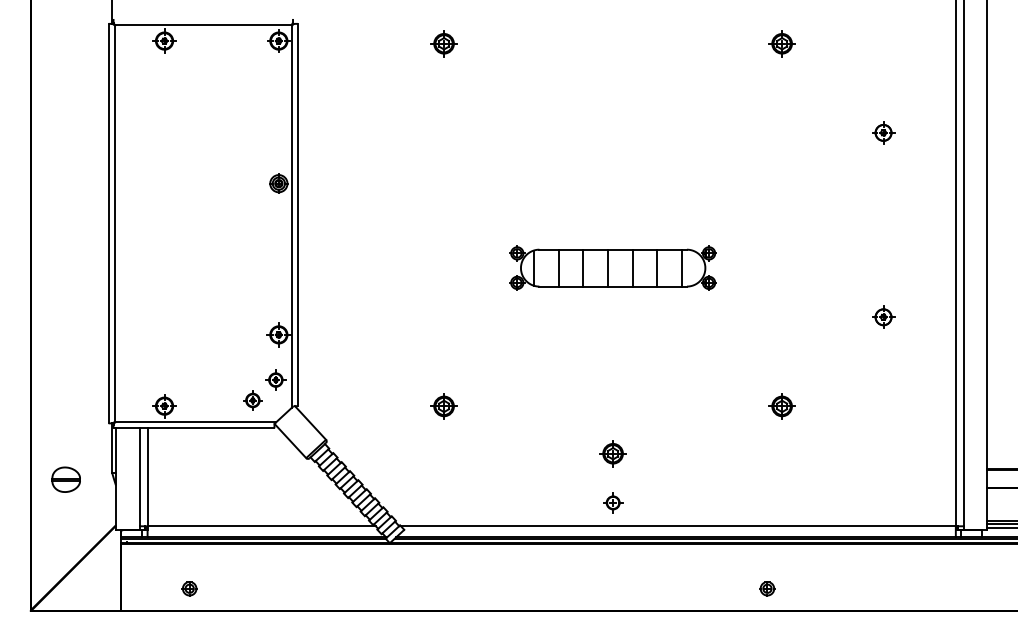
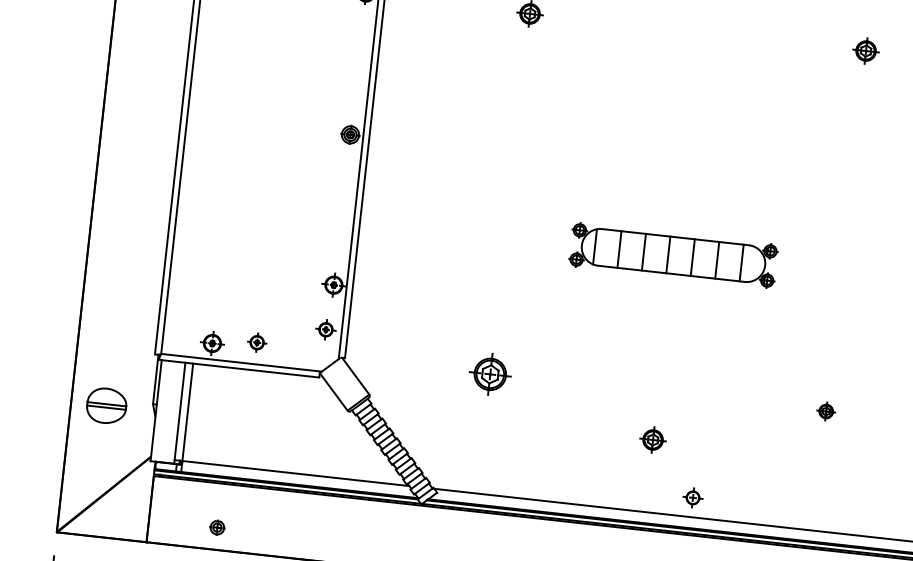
part: (252, 400) -> (256, 342), moved
part: (443, 406) -> (489, 374), size x1.6
part: (781, 406) -> (825, 411), size x0.7
part: (65, 479) -> (105, 405), size x1.4
part: (613, 502) -> (693, 497), moved

